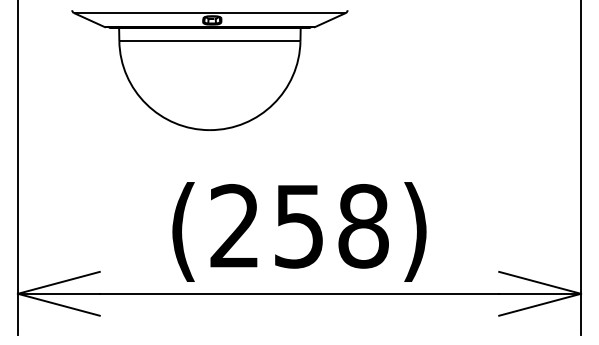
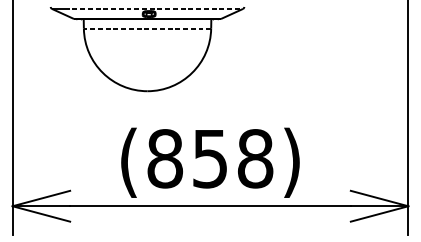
line: (218, 13) -> (153, 9), solid -> dashed
line: (209, 41) -> (147, 28), solid -> dashed
text: (235, 226) -> (165, 158), (258) -> (858)

